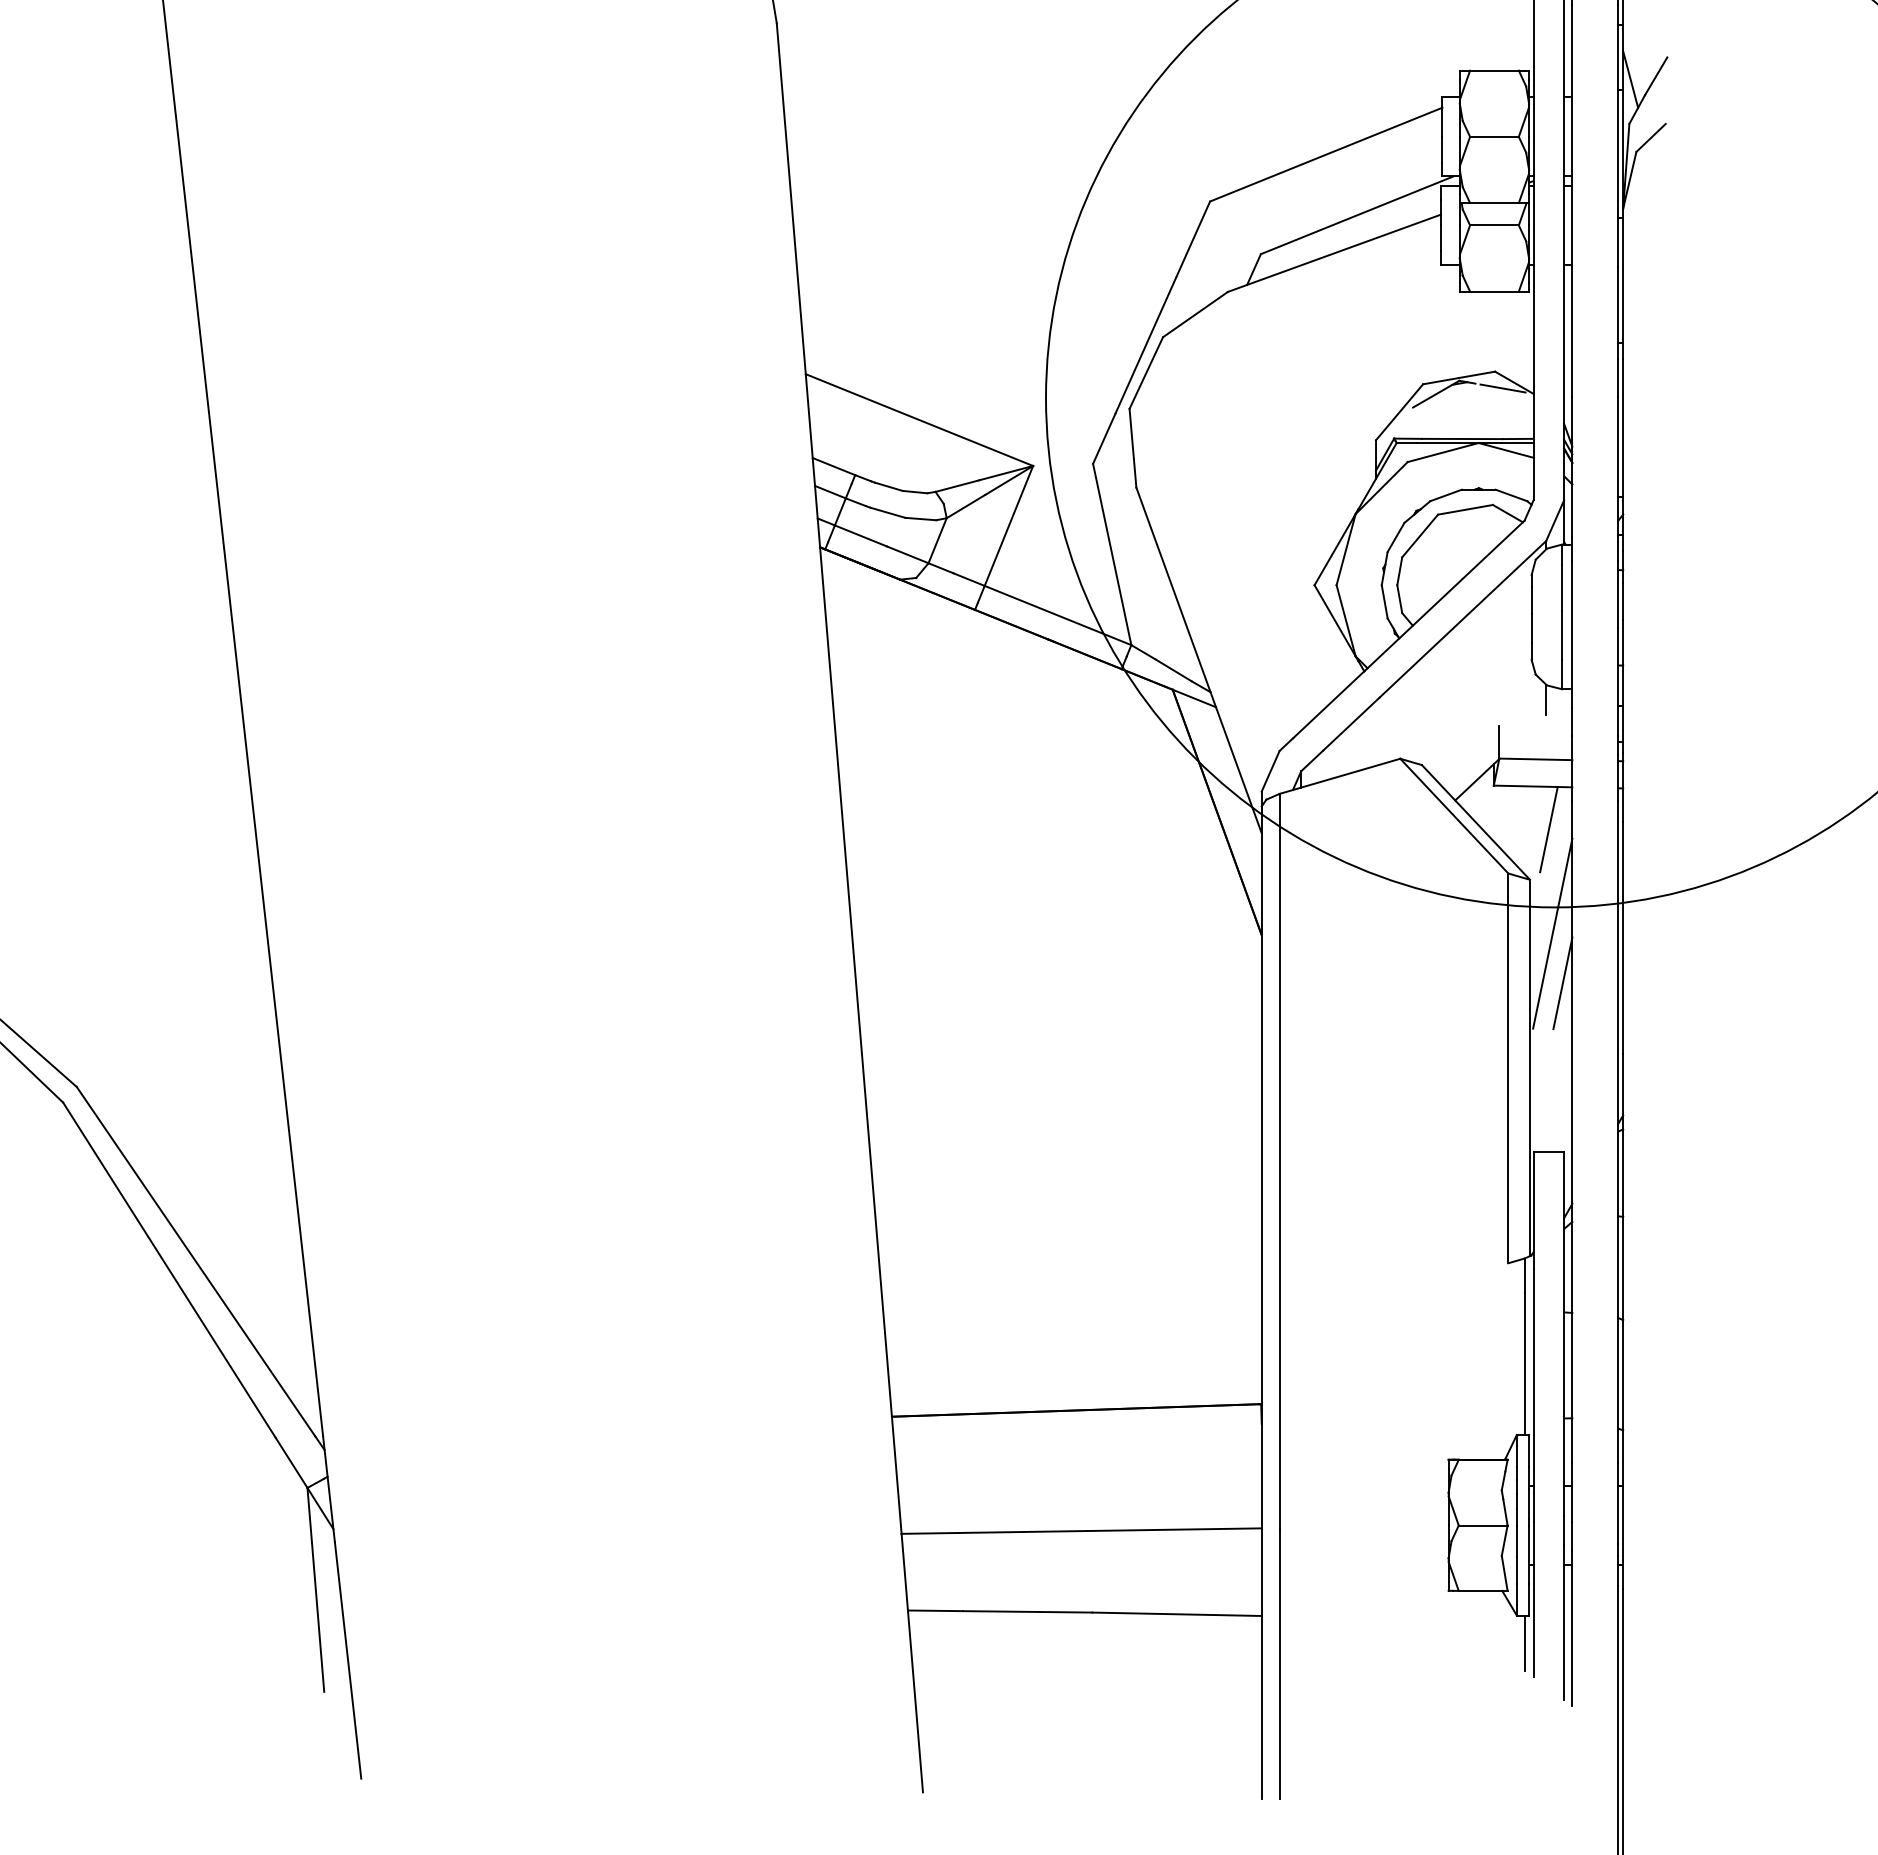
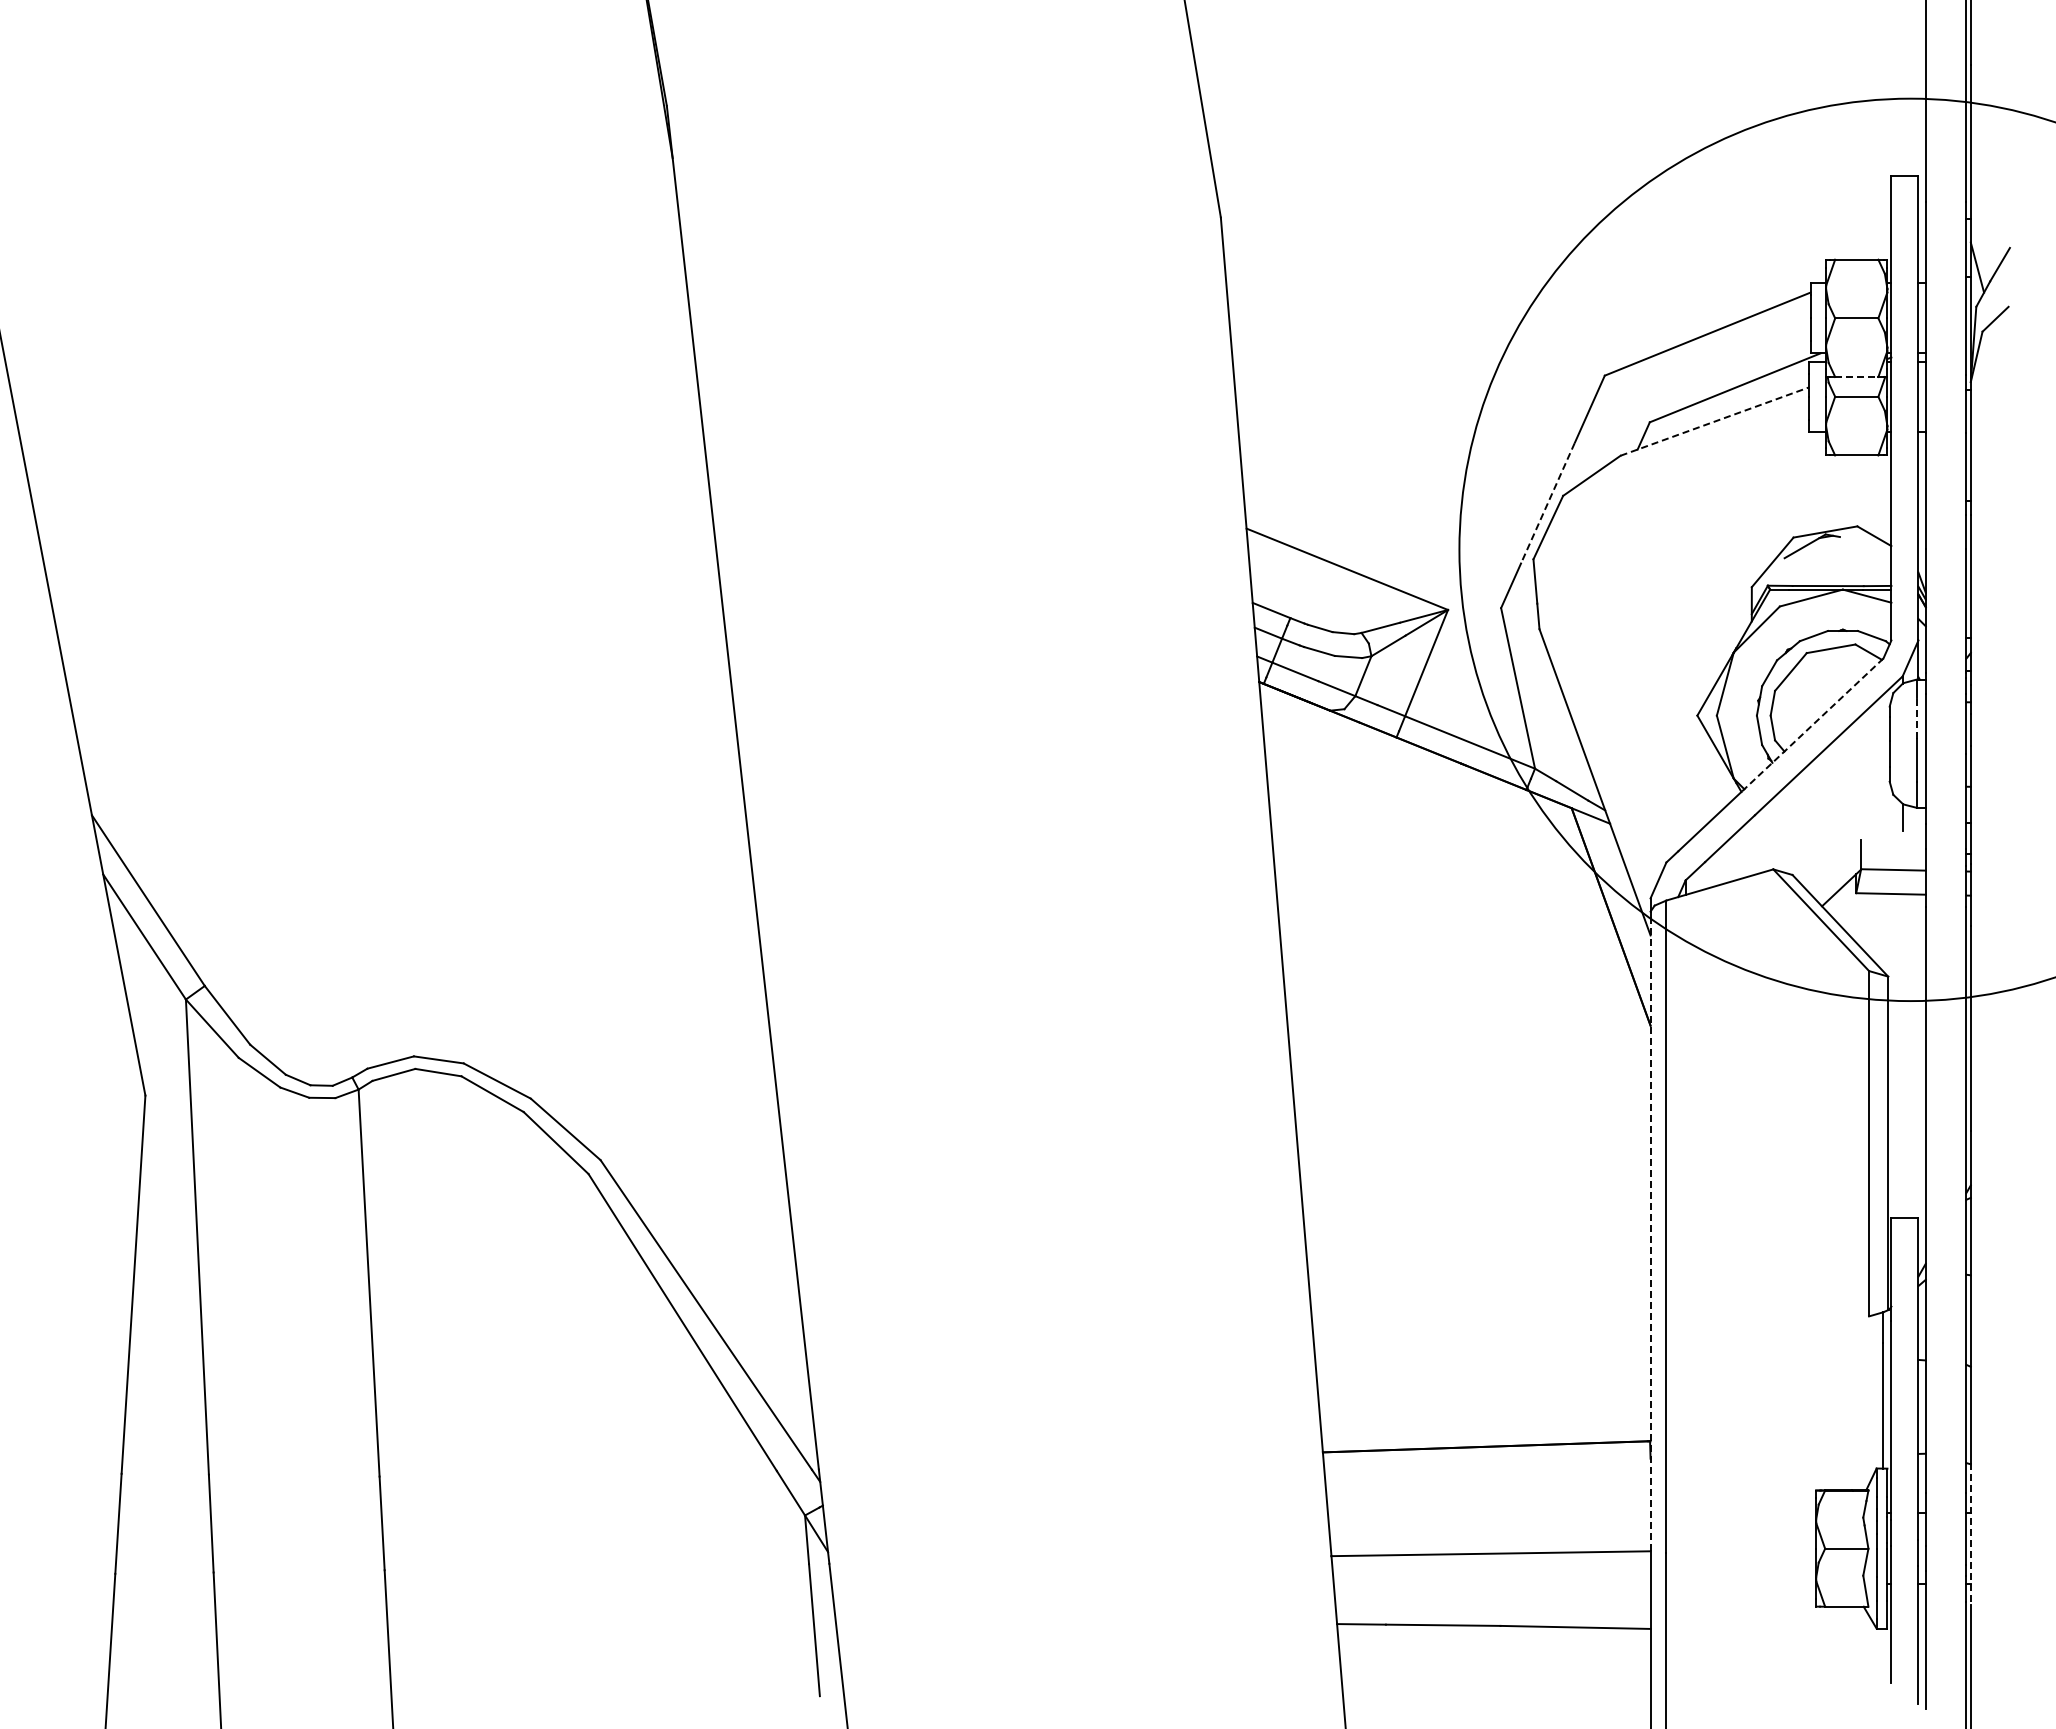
line: (1494, 203) -> (1856, 377), solid -> dashed
line: (1335, 253) -> (1715, 421), solid -> dashed
line: (1145, 345) -> (1547, 503), solid -> dashed
line: (1503, 387) -> (1864, 540), removed
line: (1561, 587) -> (1916, 717), solid -> dashed
line: (1444, 596) -> (1812, 725), solid -> dashed
line: (1548, 828) -> (1904, 931), removed
line: (1552, 933) -> (1908, 1024), removed
line: (1562, 982) -> (1917, 1067), removed
line: (1261, 1167) -> (1650, 1231), solid -> dashed
line: (1622, 1509) -> (1970, 1534), solid -> dashed
line: (1524, 1642) -> (1883, 1652), removed

